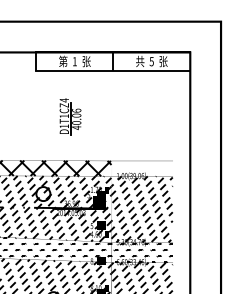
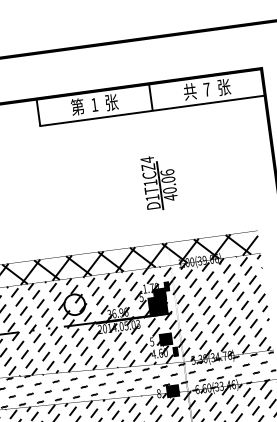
text: (151, 61) -> (206, 89), 5 -> 7
part: (70, 116) -> (159, 182), moved
hatch: (141, 168) -> (213, 247), added

